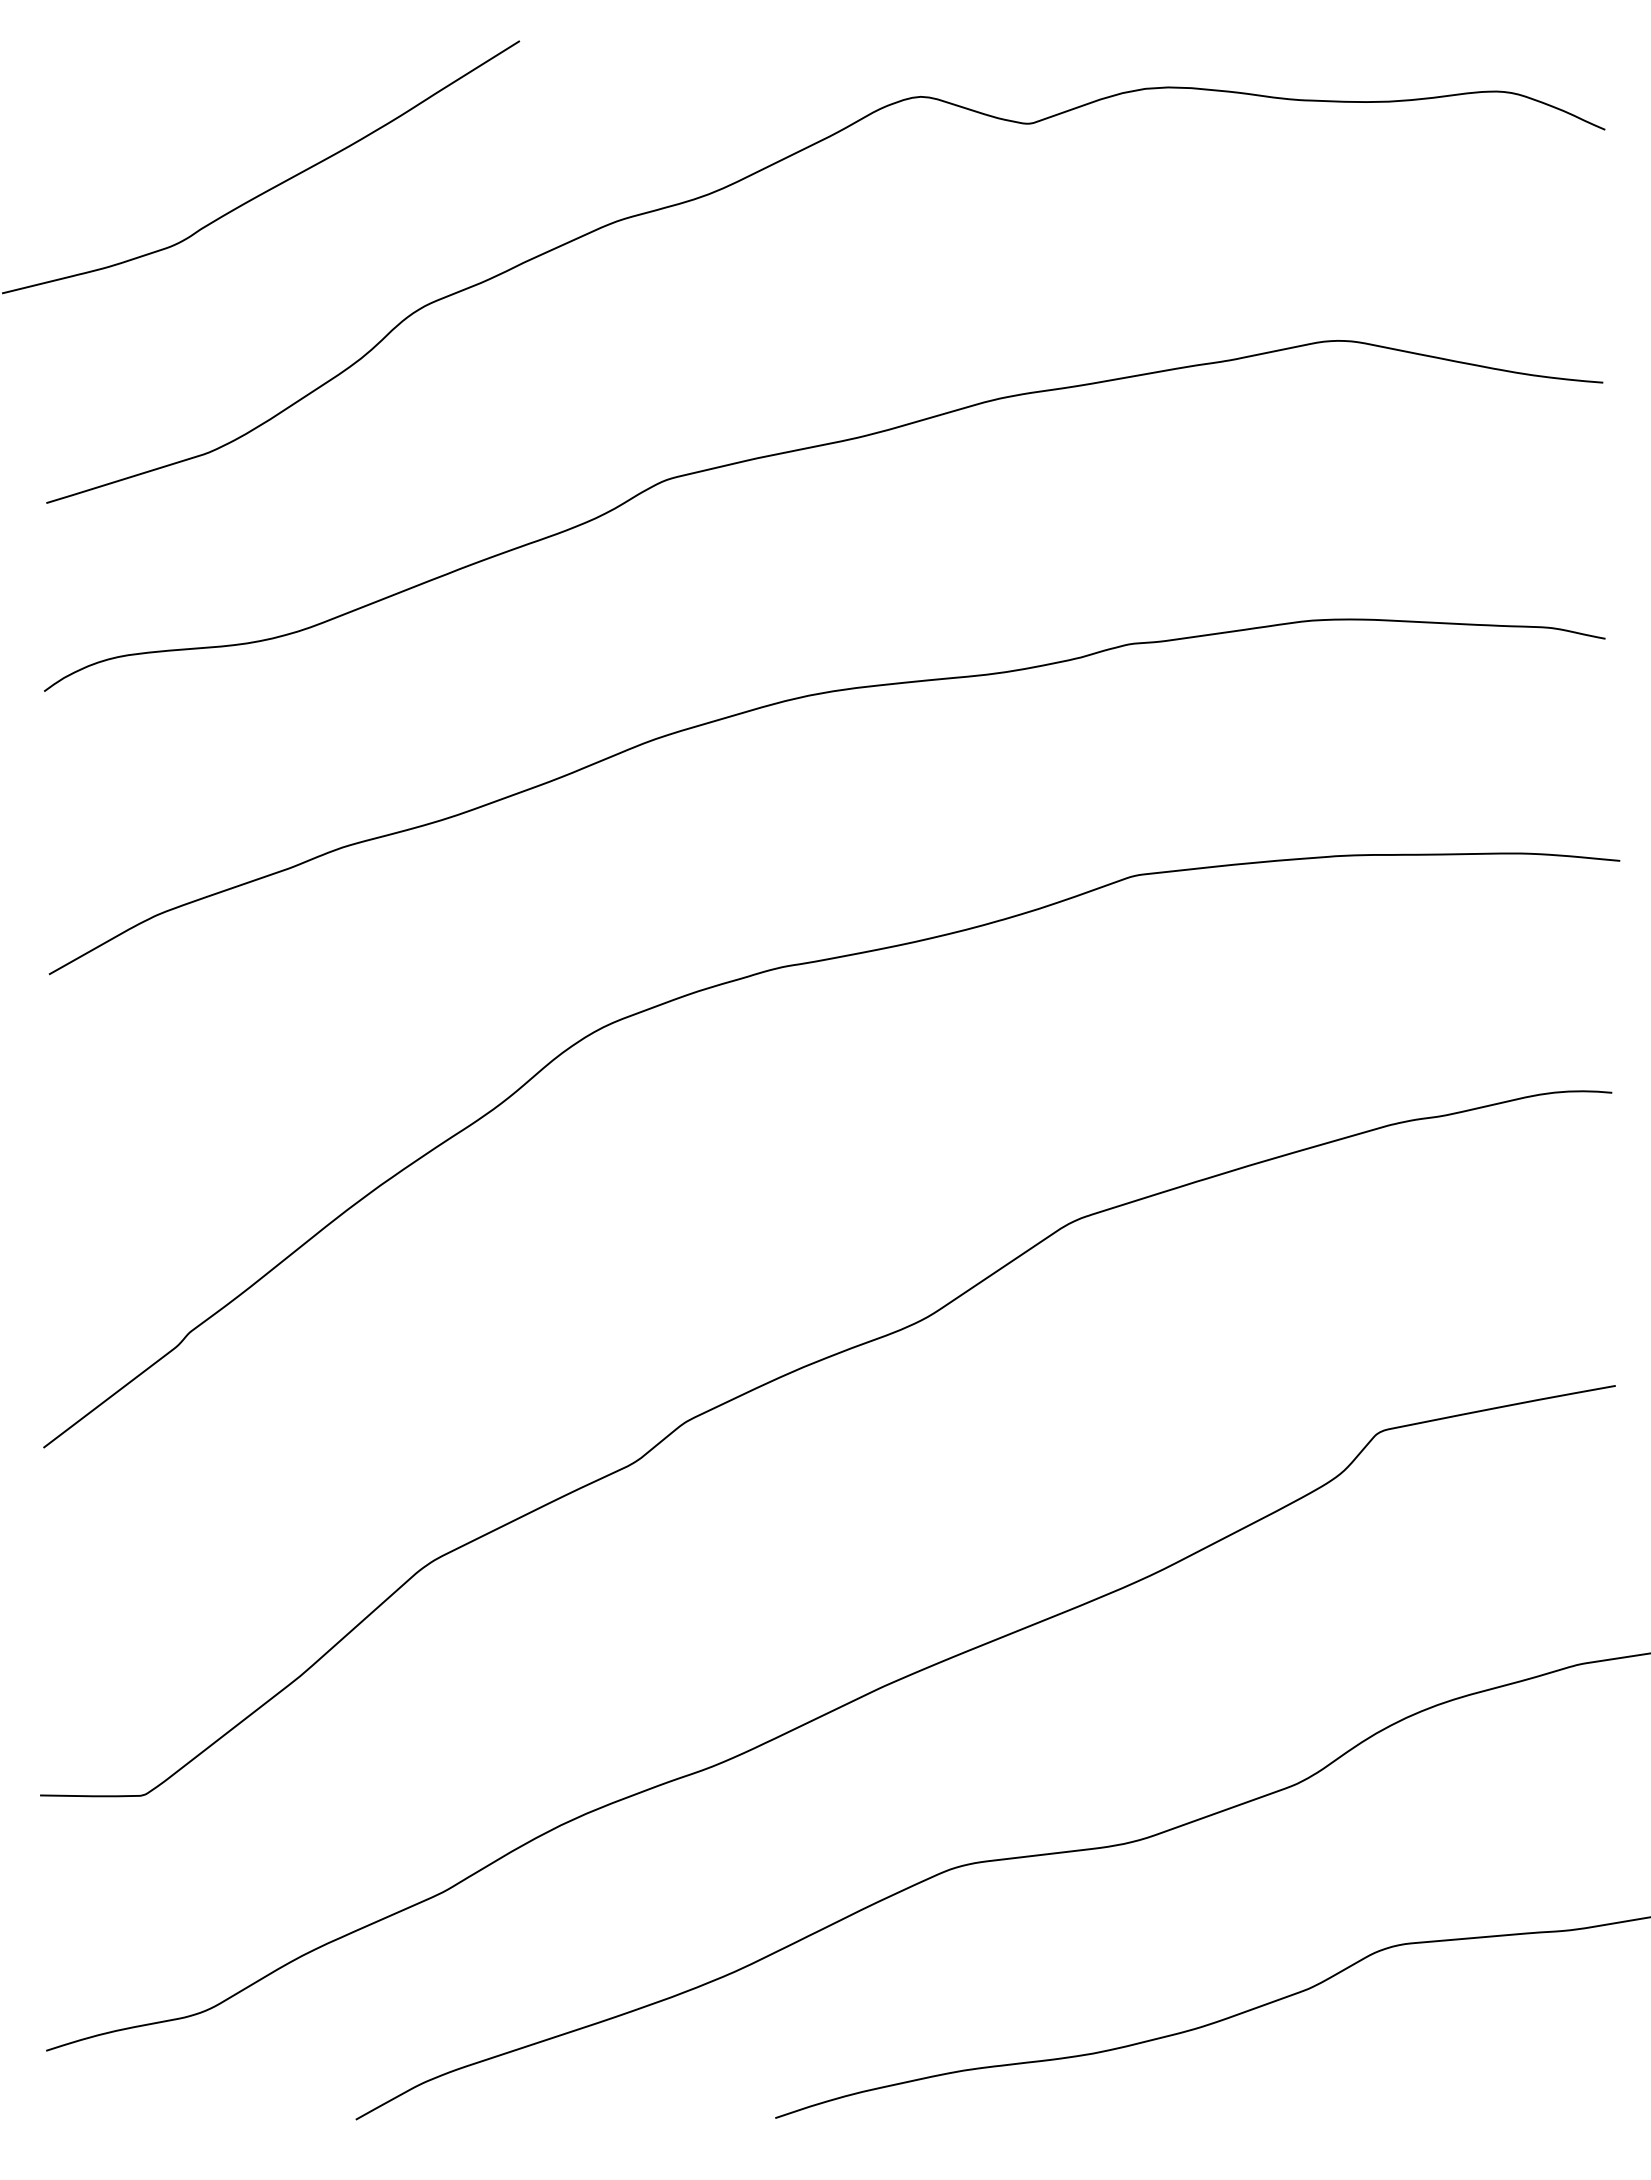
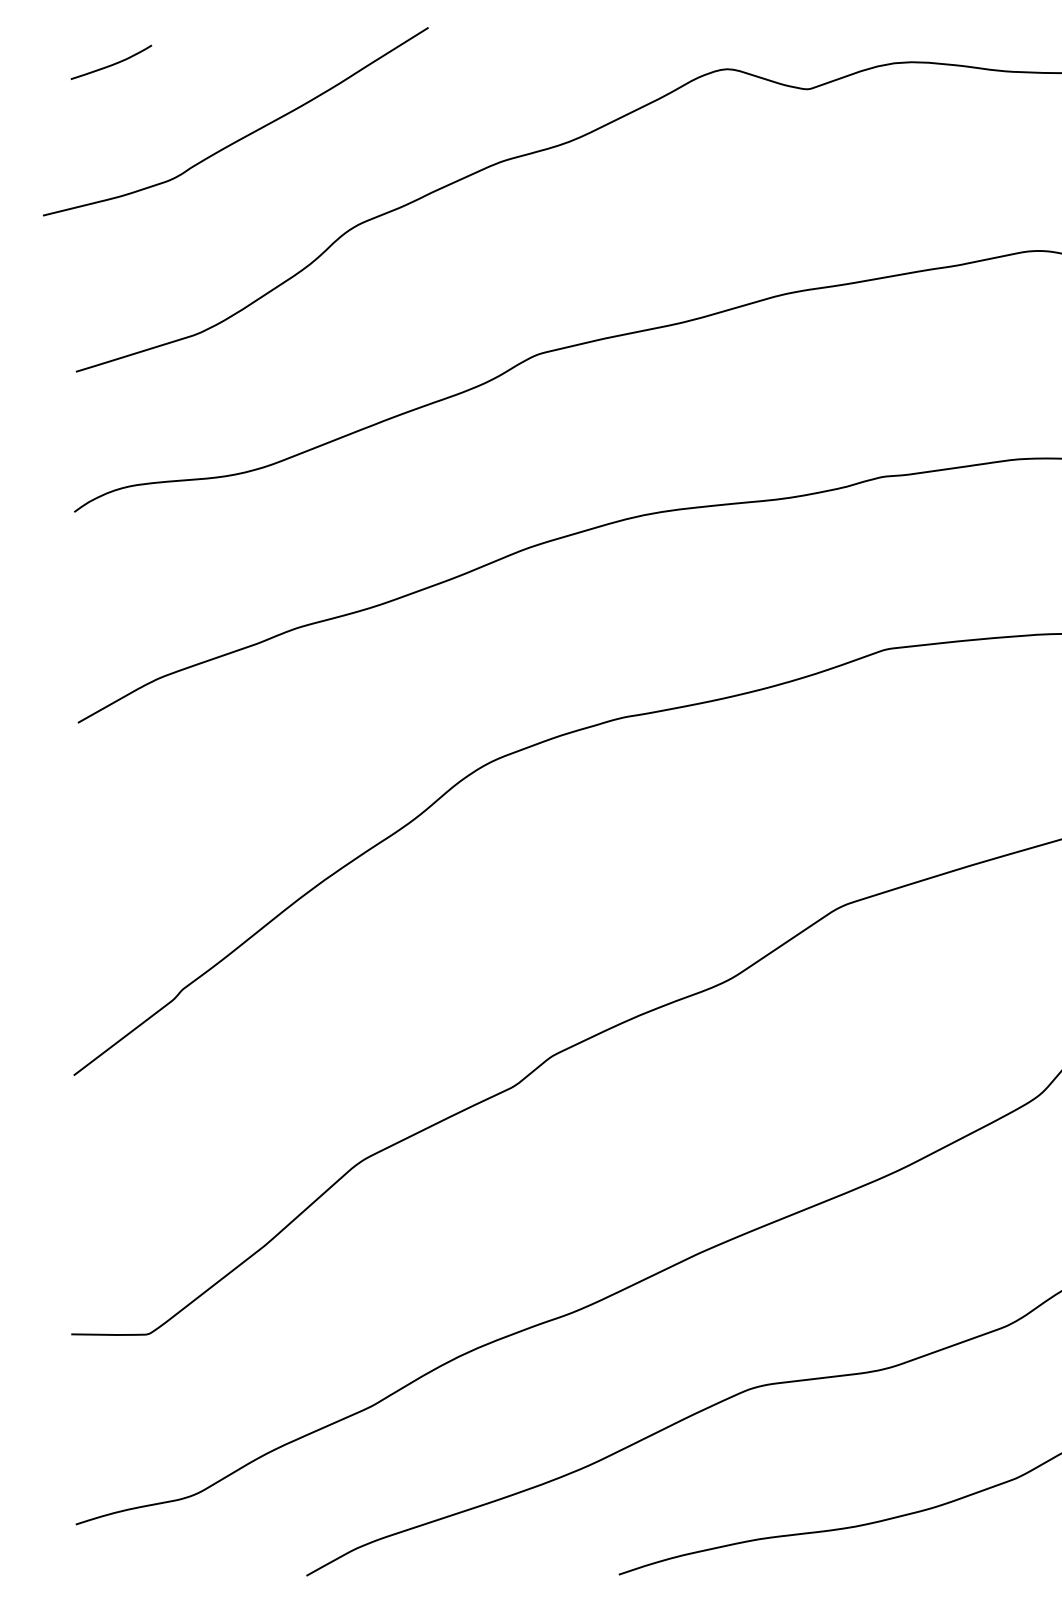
curve: (93, 90) -> (111, 64), added

